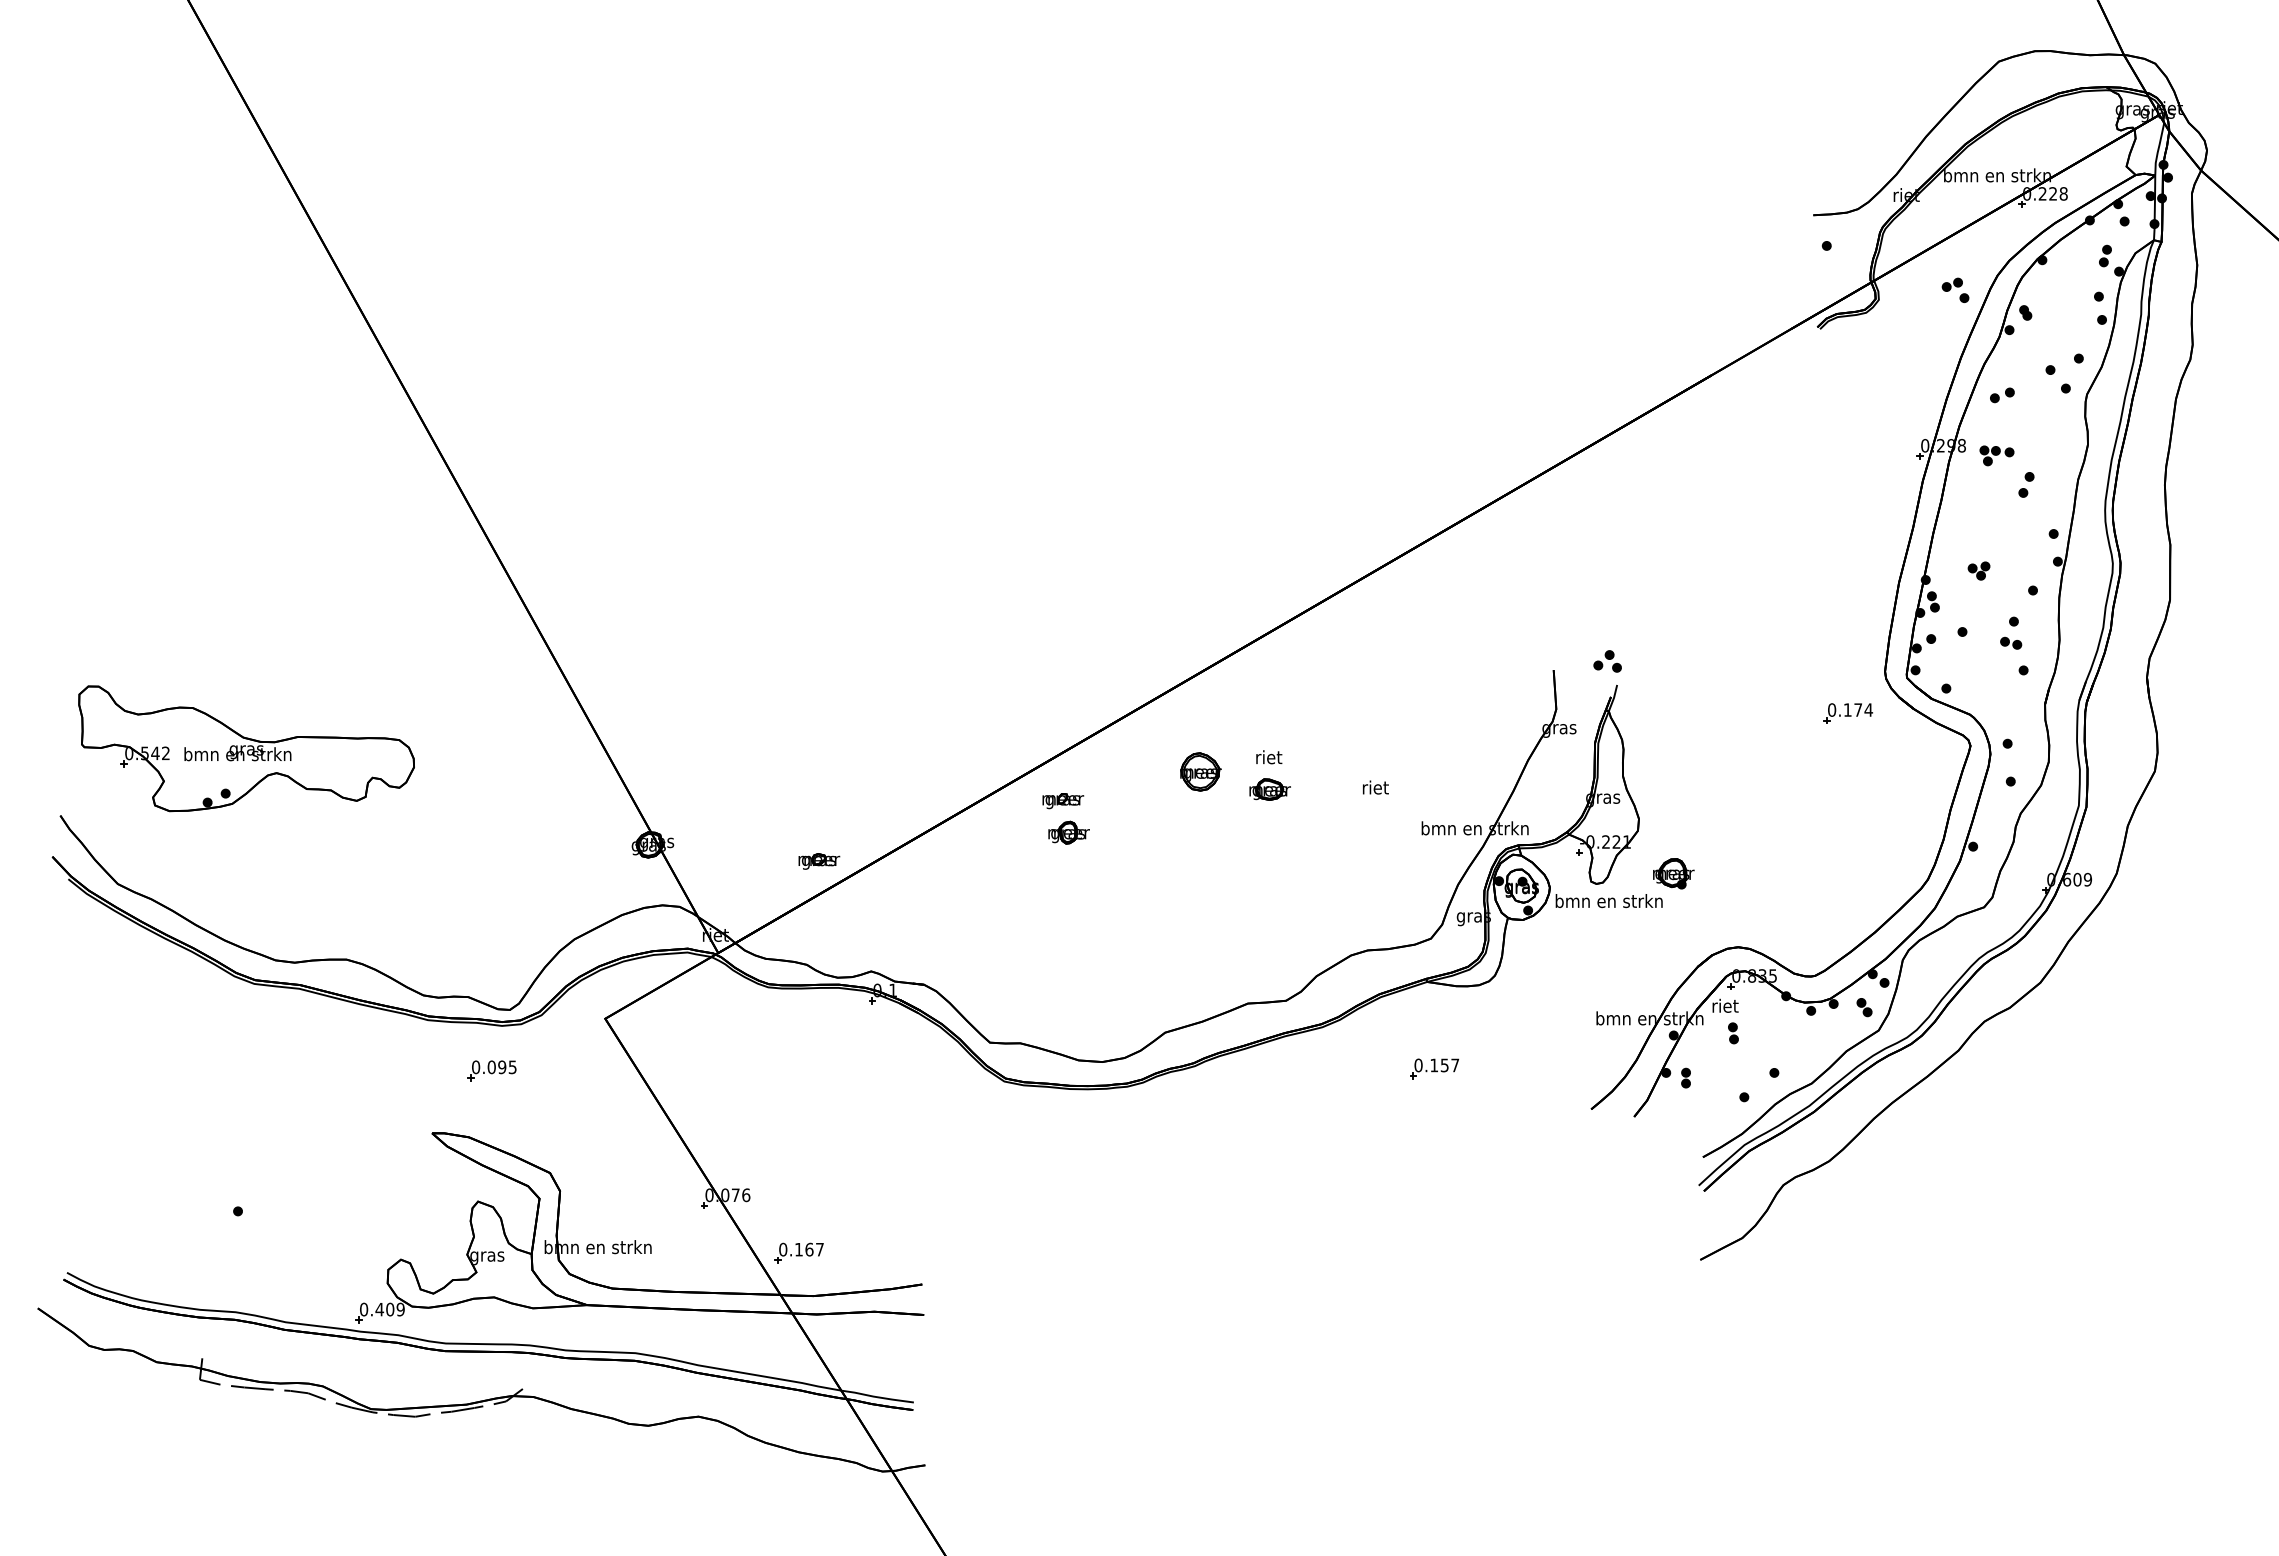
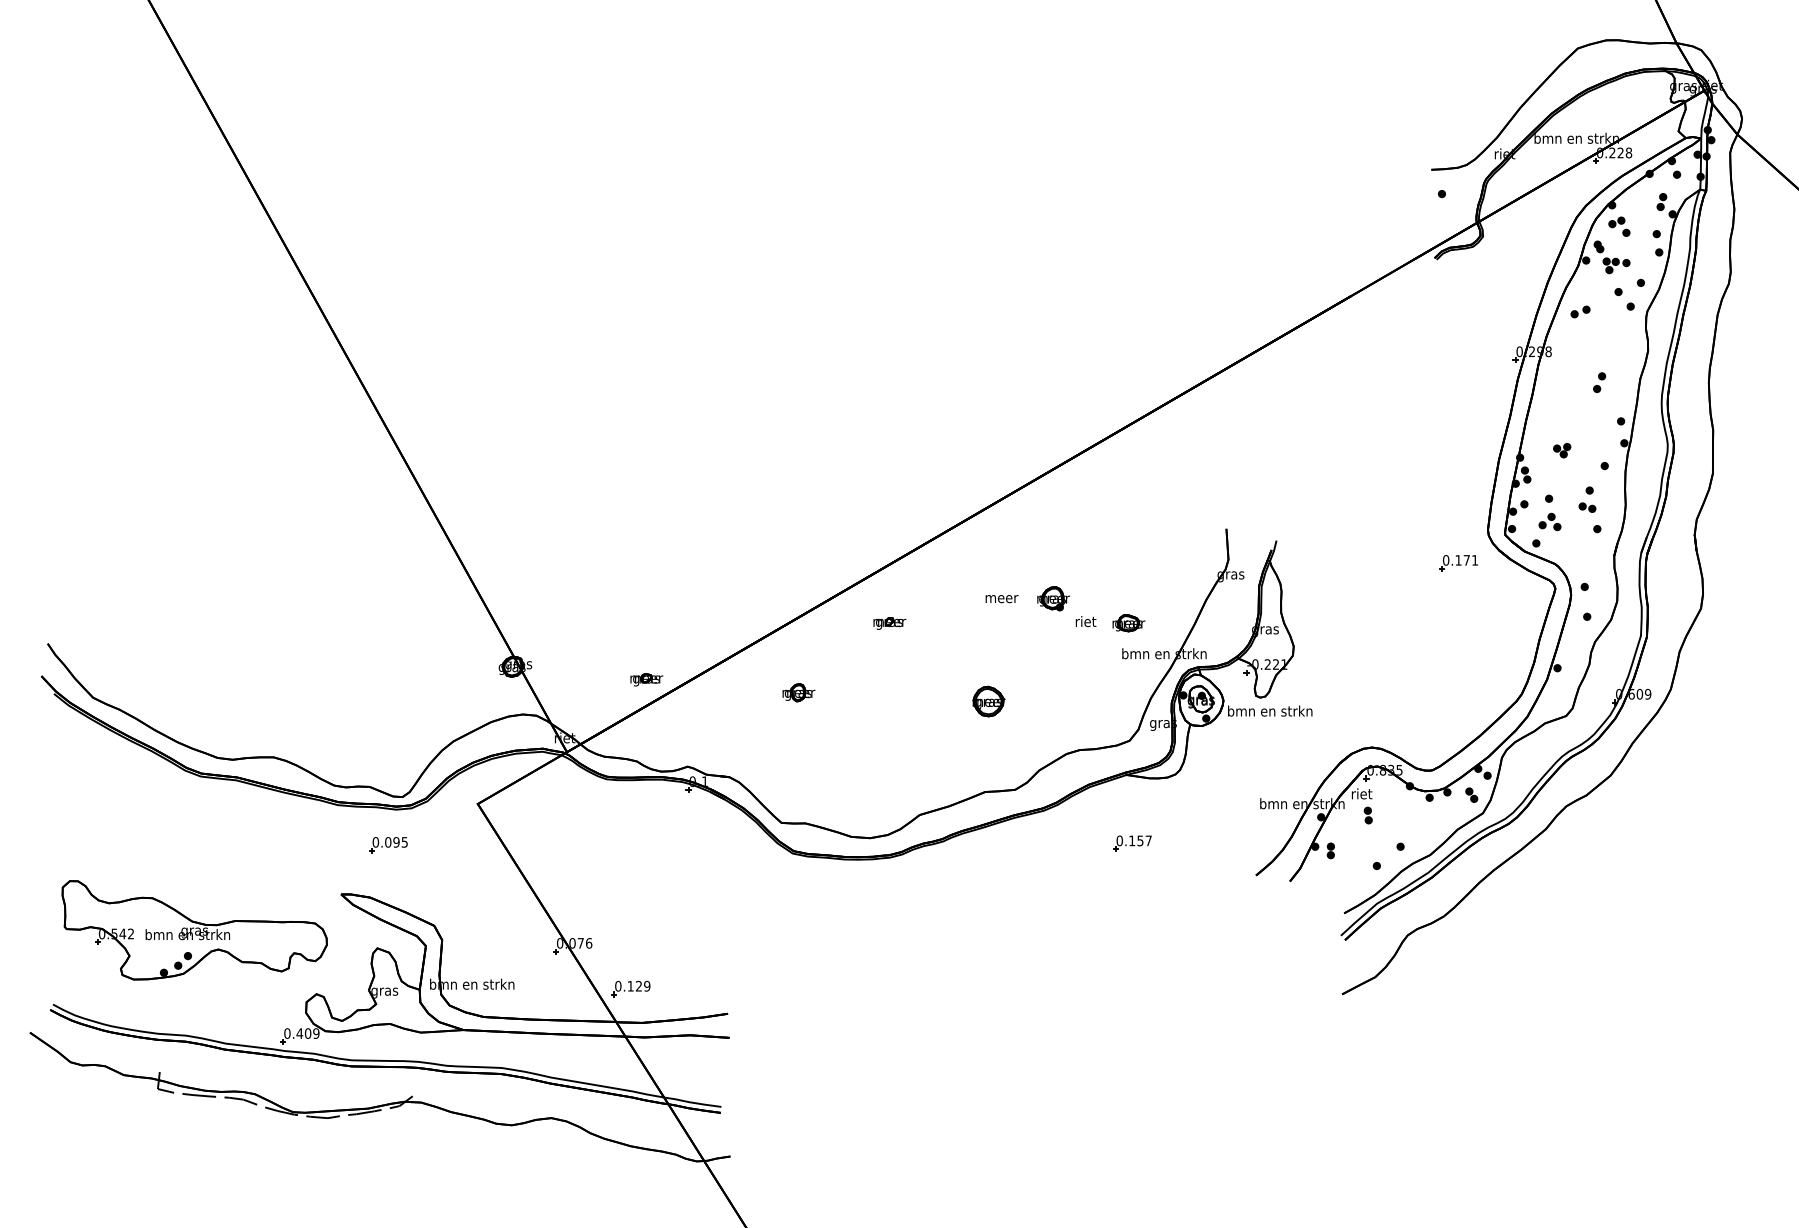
part: (1955, 289) -> (1619, 226), moved
part: (1996, 455) -> (1616, 265), moved
part: (1607, 661) -> (1549, 522), moved
text: (1868, 709) -> (1474, 559), 0.174 -> 0.171
part: (246, 748) -> (194, 930), moved
text: (1269, 757) -> (1002, 597), riet -> meer
part: (1200, 771) -> (988, 701), moved
part: (1269, 789) -> (1128, 623), moved
part: (1063, 801) -> (890, 623), moved
part: (1068, 832) -> (798, 692), moved
part: (1673, 873) -> (1053, 598), moved
text: (814, 1249) -> (642, 986), 0.167 -> 0.129

